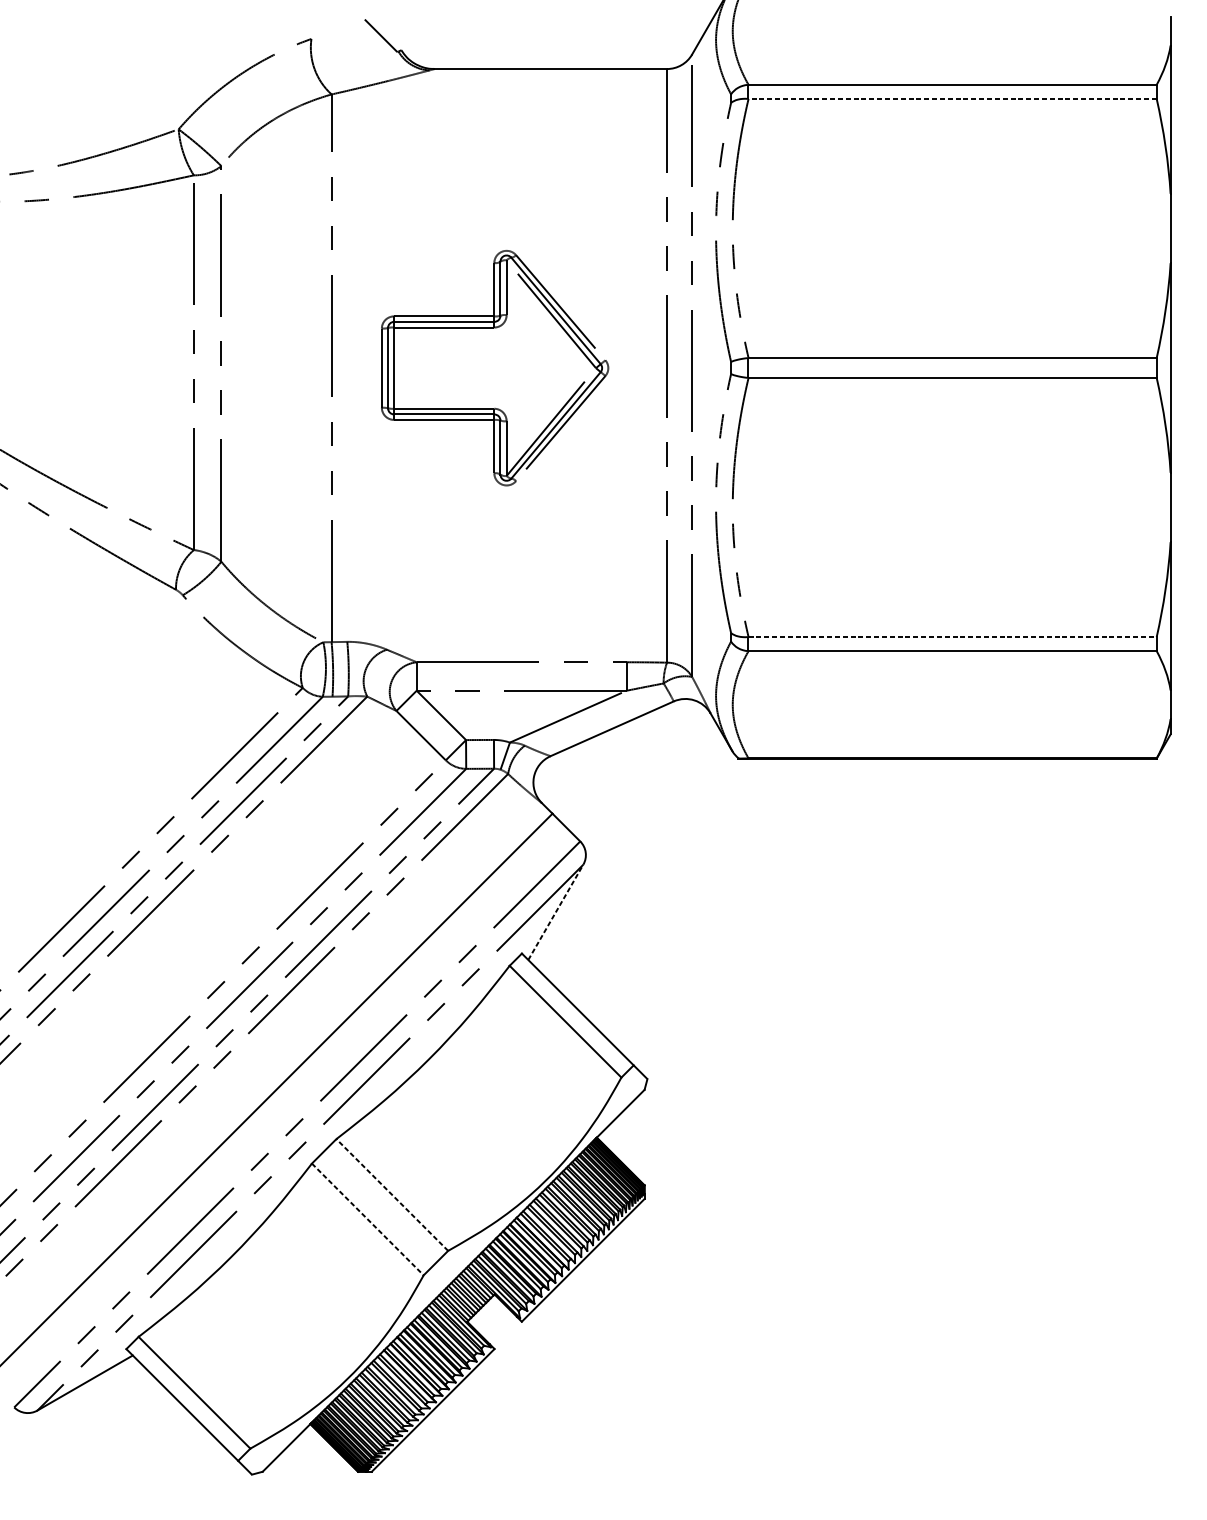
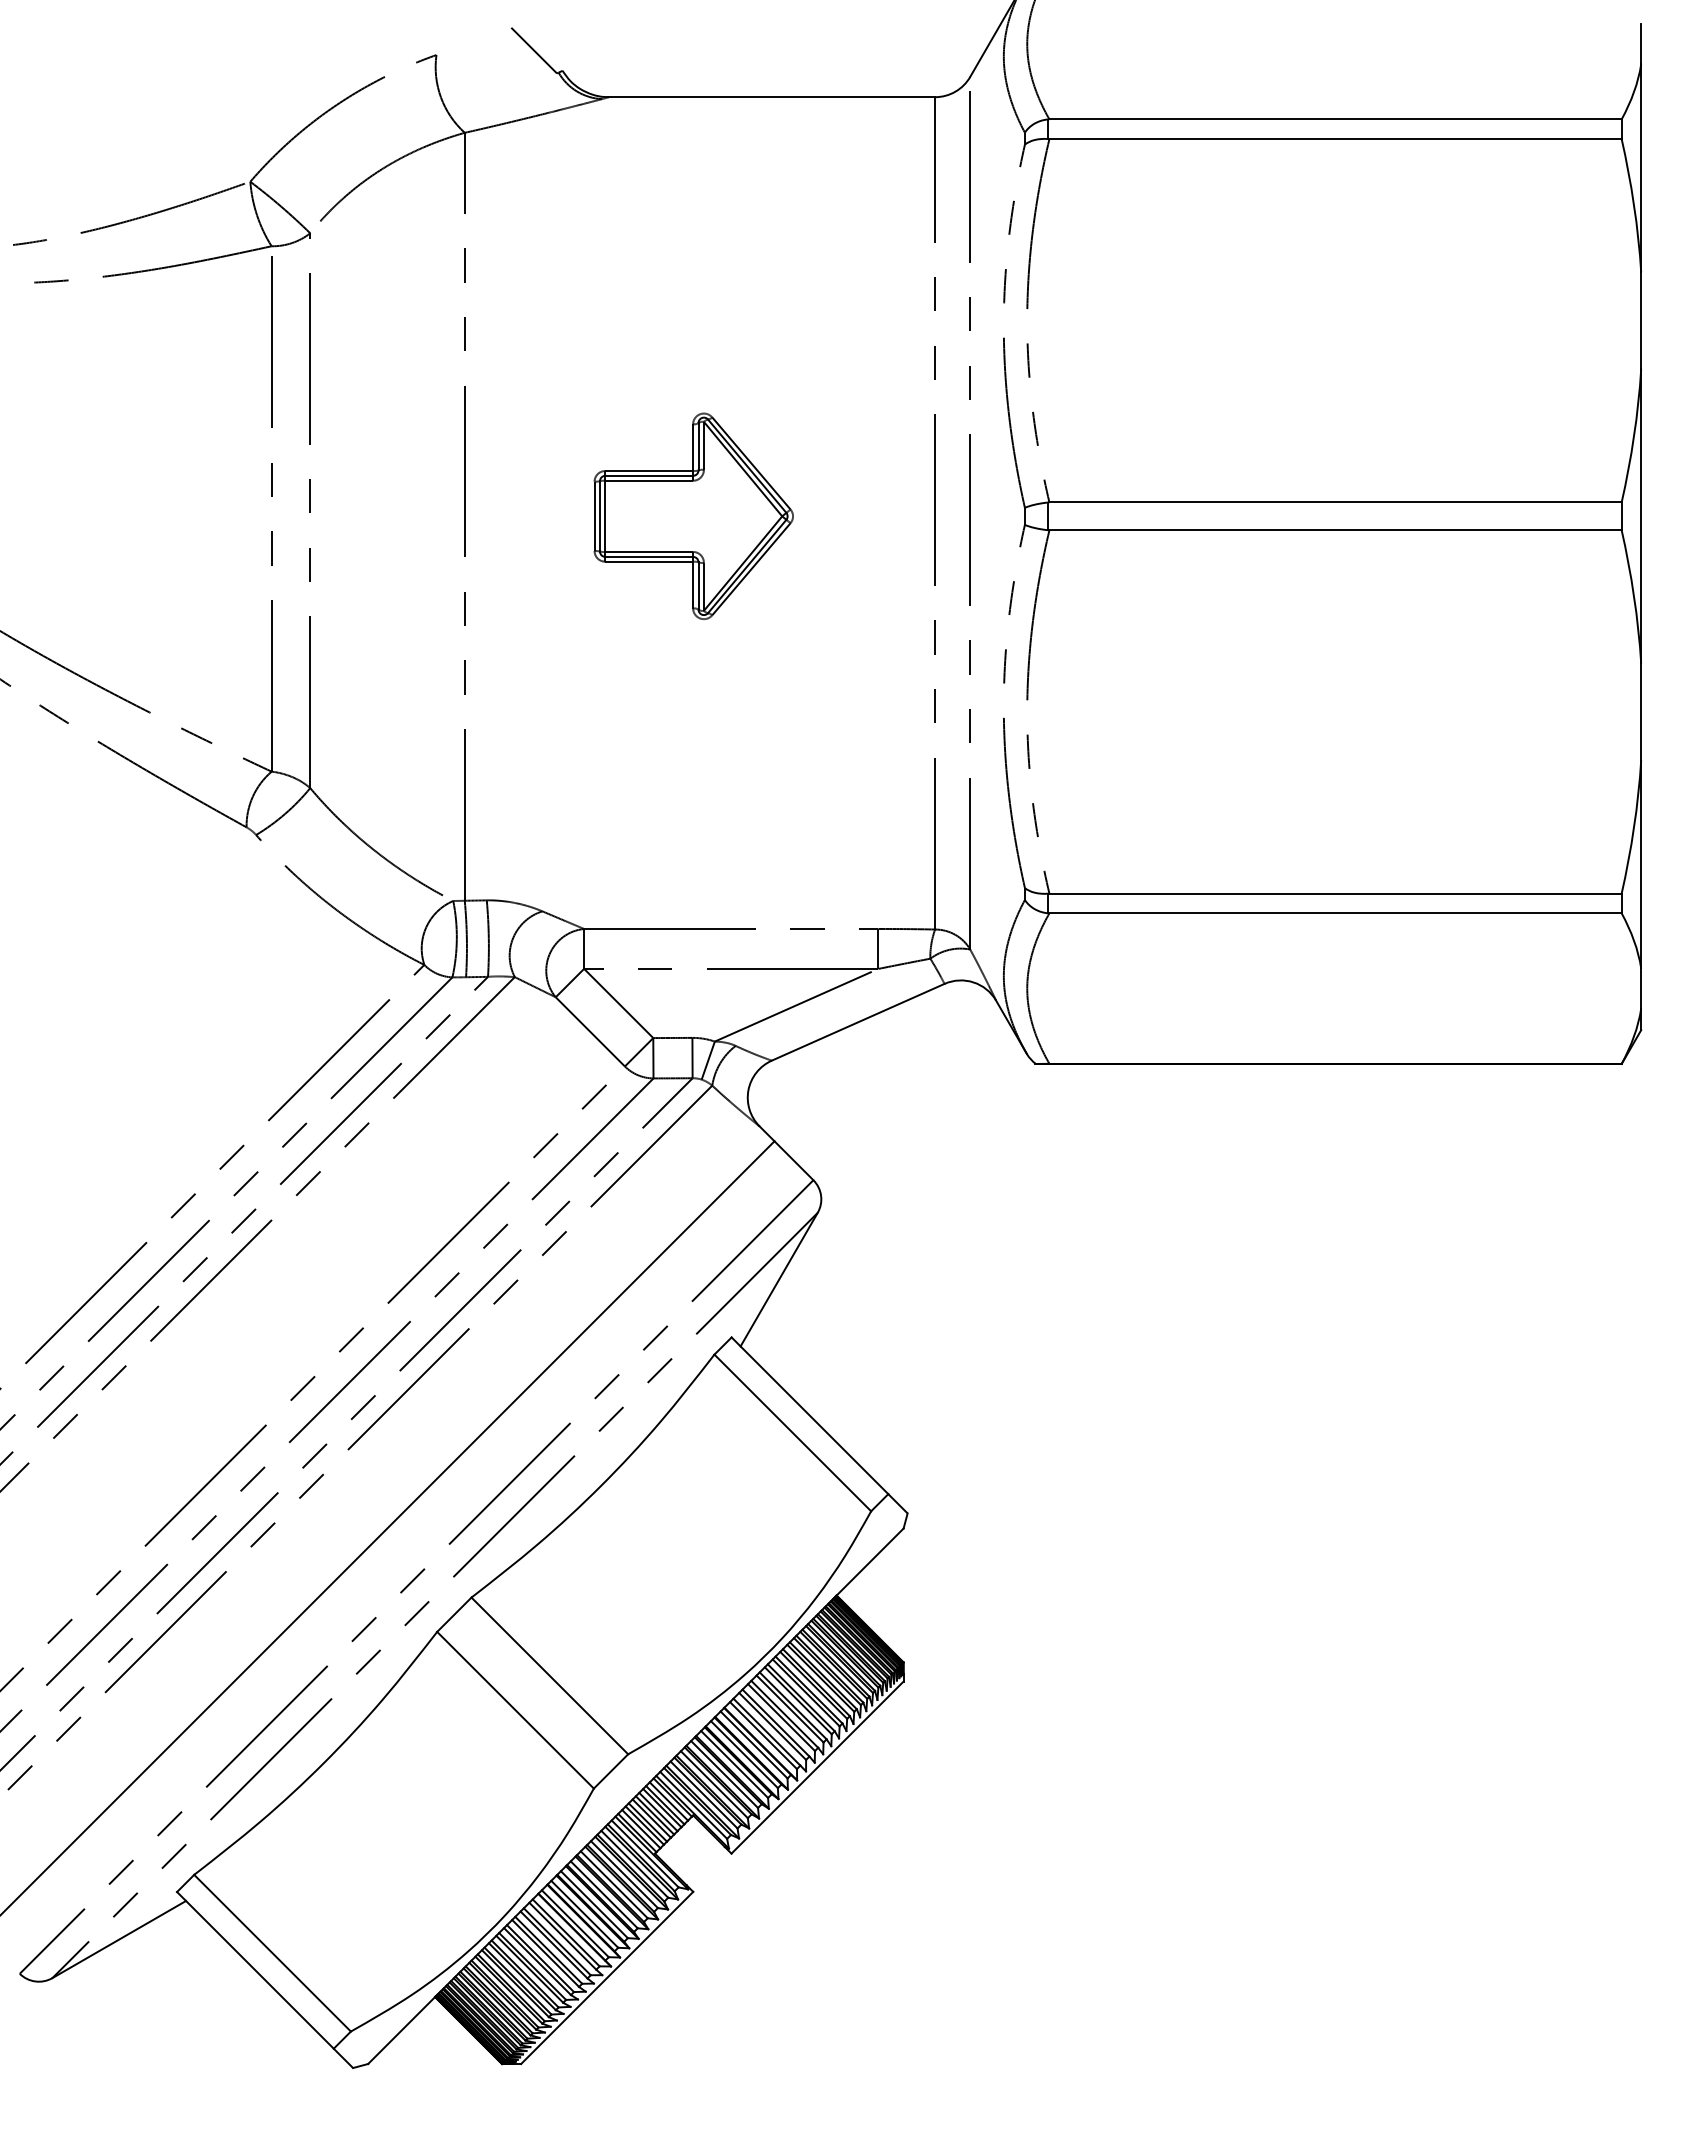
line: (952, 99) -> (1335, 139), dashed -> solid
part: (494, 367) -> (693, 515), size x0.62
line: (953, 636) -> (1336, 893), dashed -> solid
line: (556, 912) -> (779, 1279), dashed -> solid
line: (392, 1194) -> (549, 1675), dashed -> solid
line: (367, 1219) -> (515, 1710), dashed -> solid

